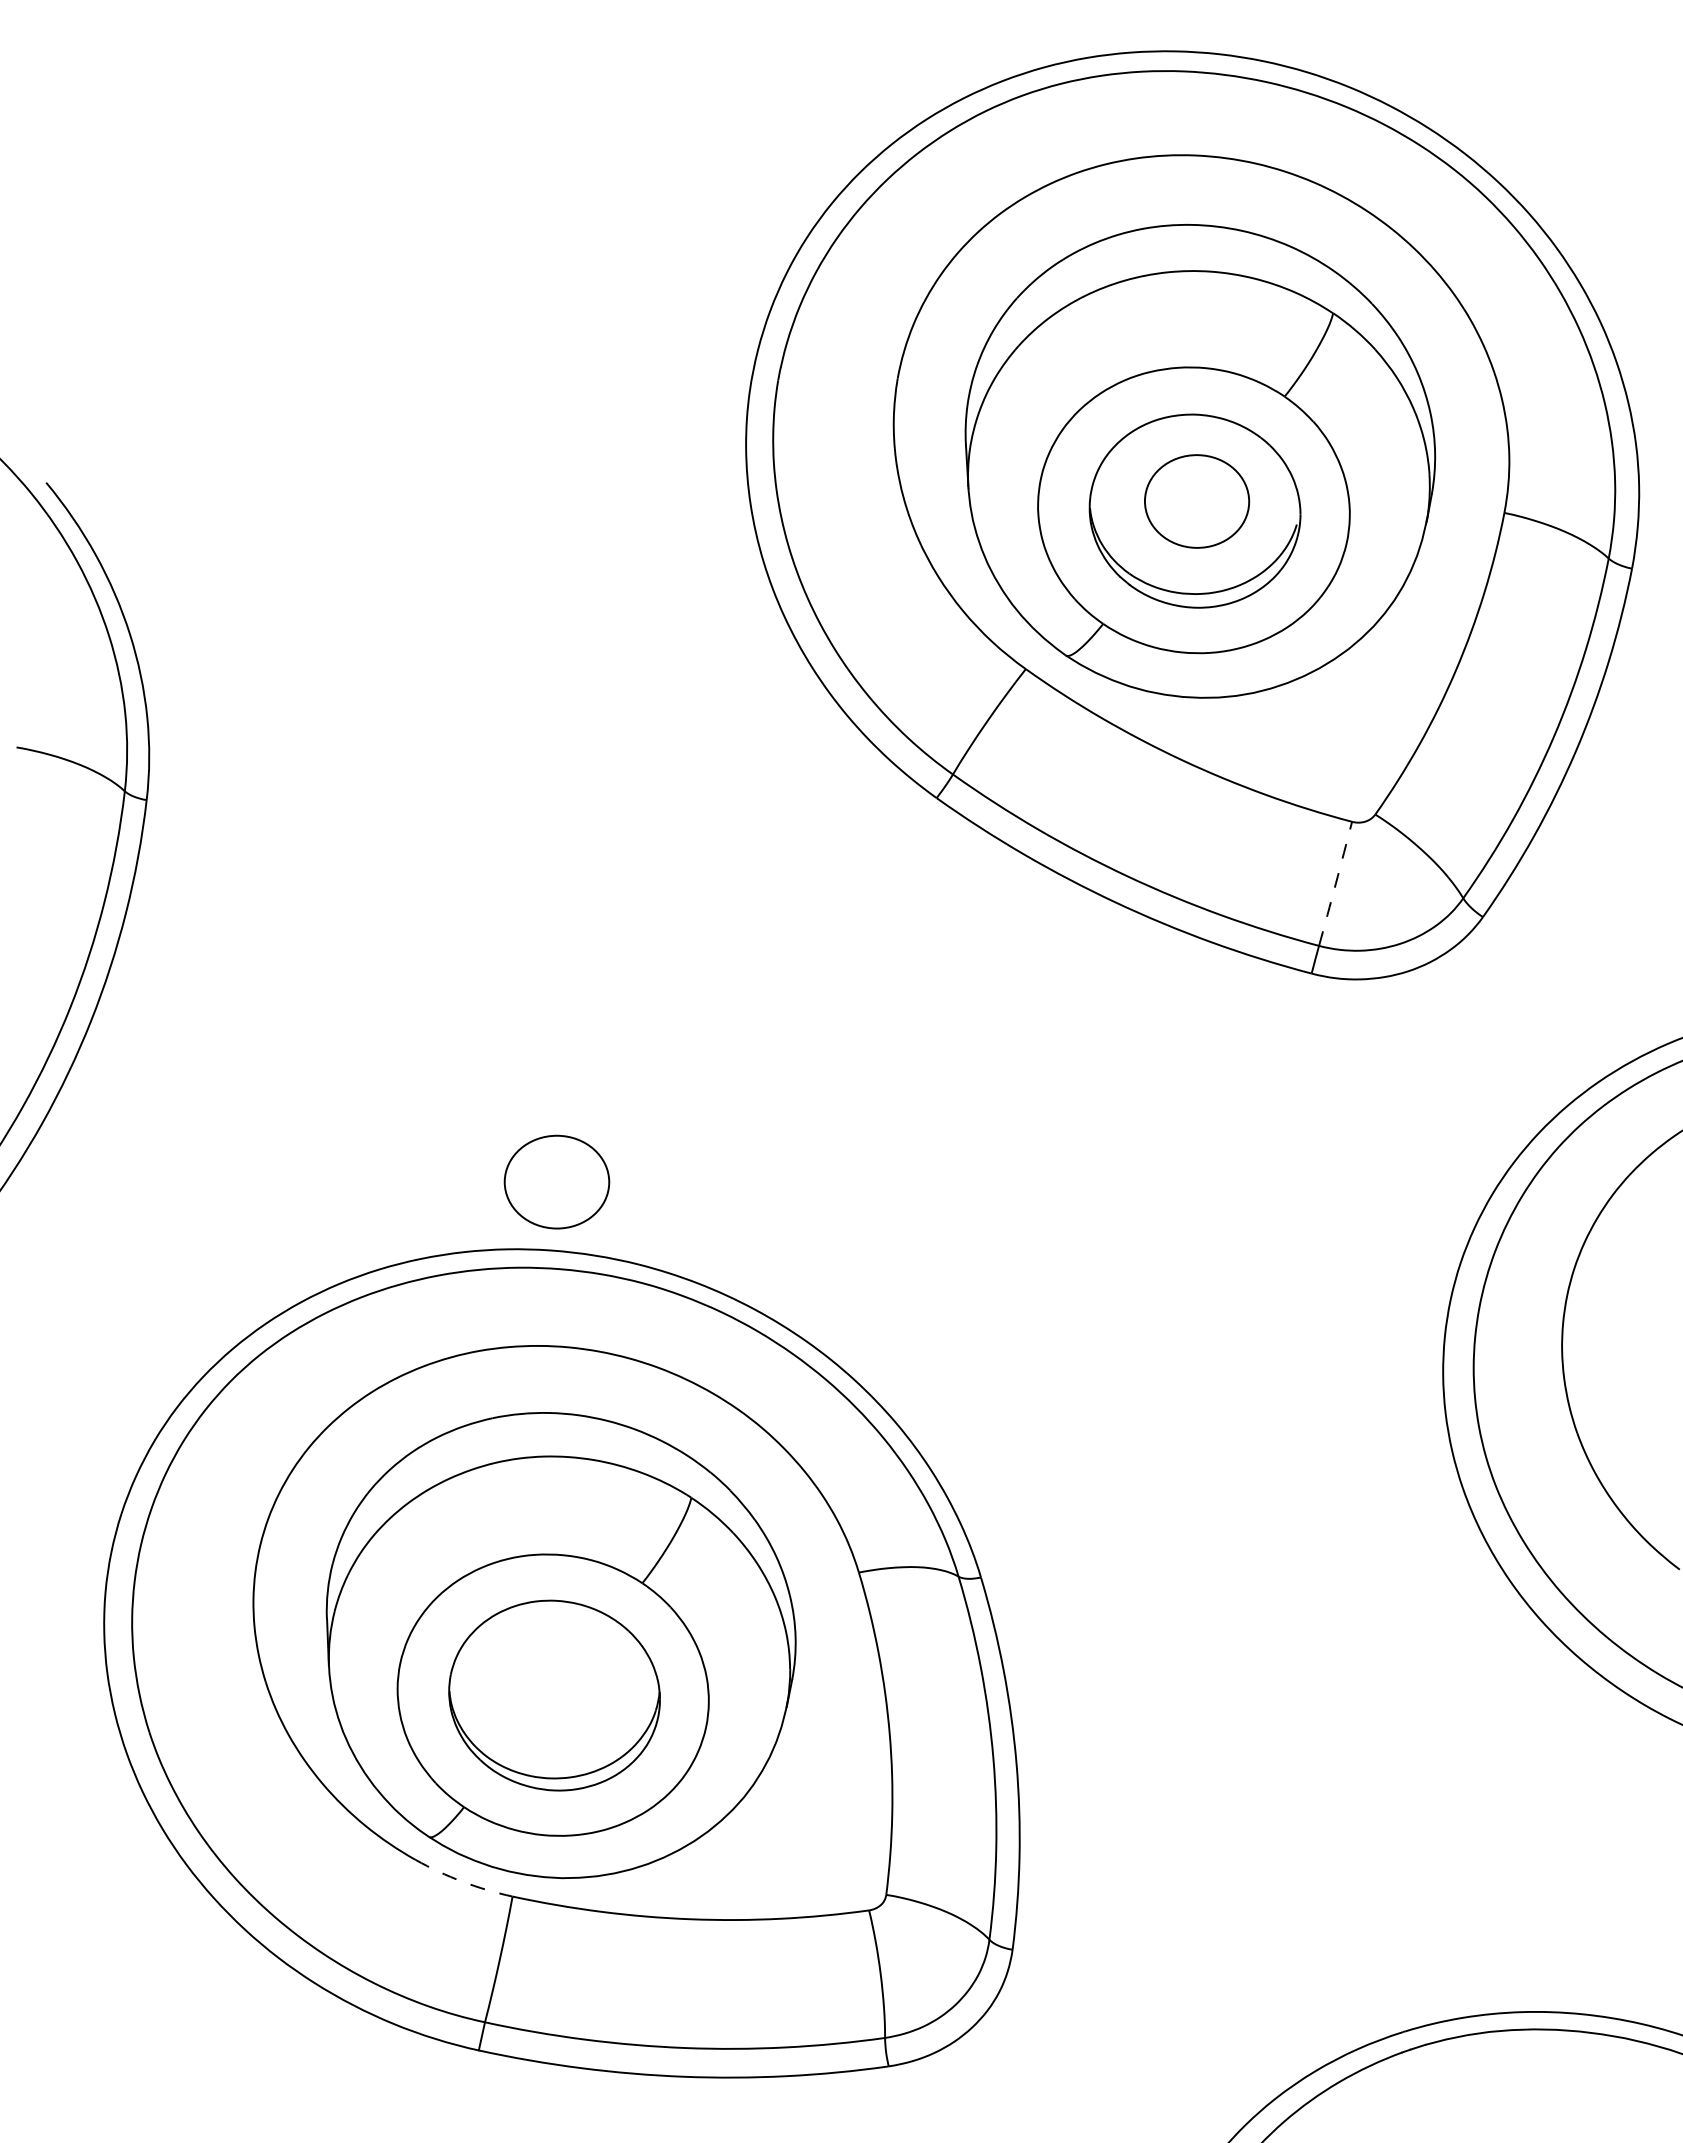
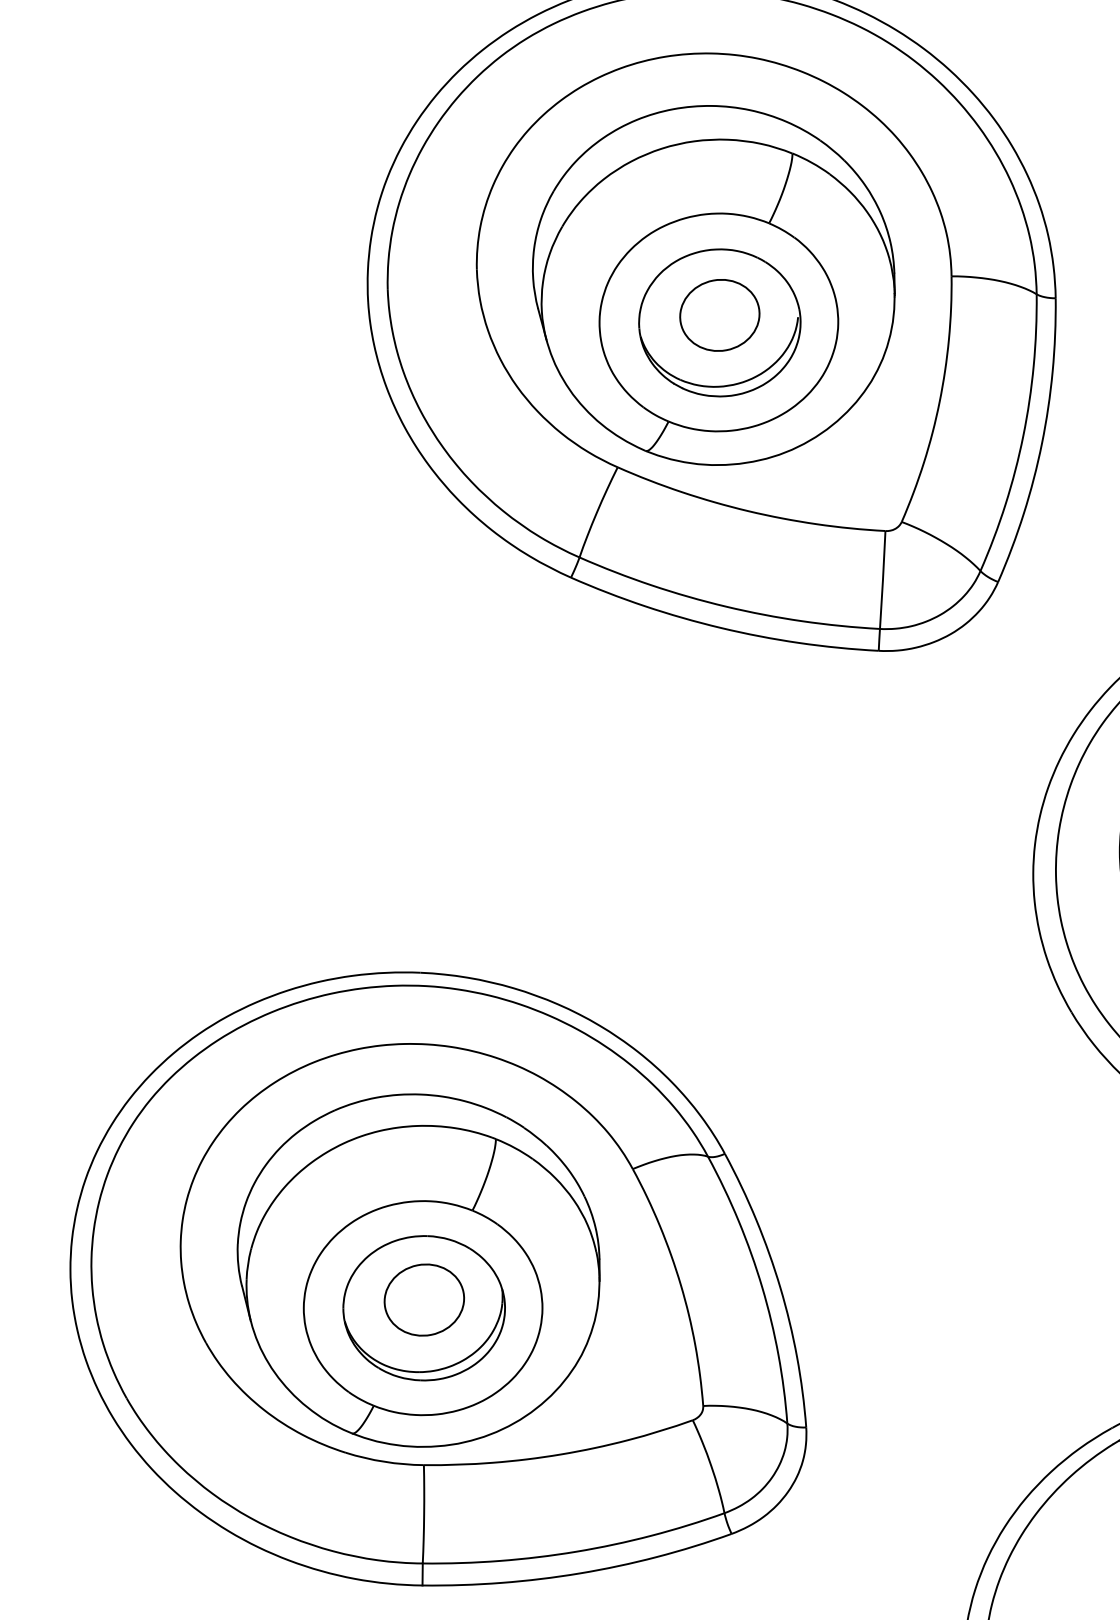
arc: (1335, 883) -> (882, 579), dashed -> solid
part: (556, 1181) -> (423, 1299), moved
arc: (462, 1881) -> (384, 1461), dashed -> solid

